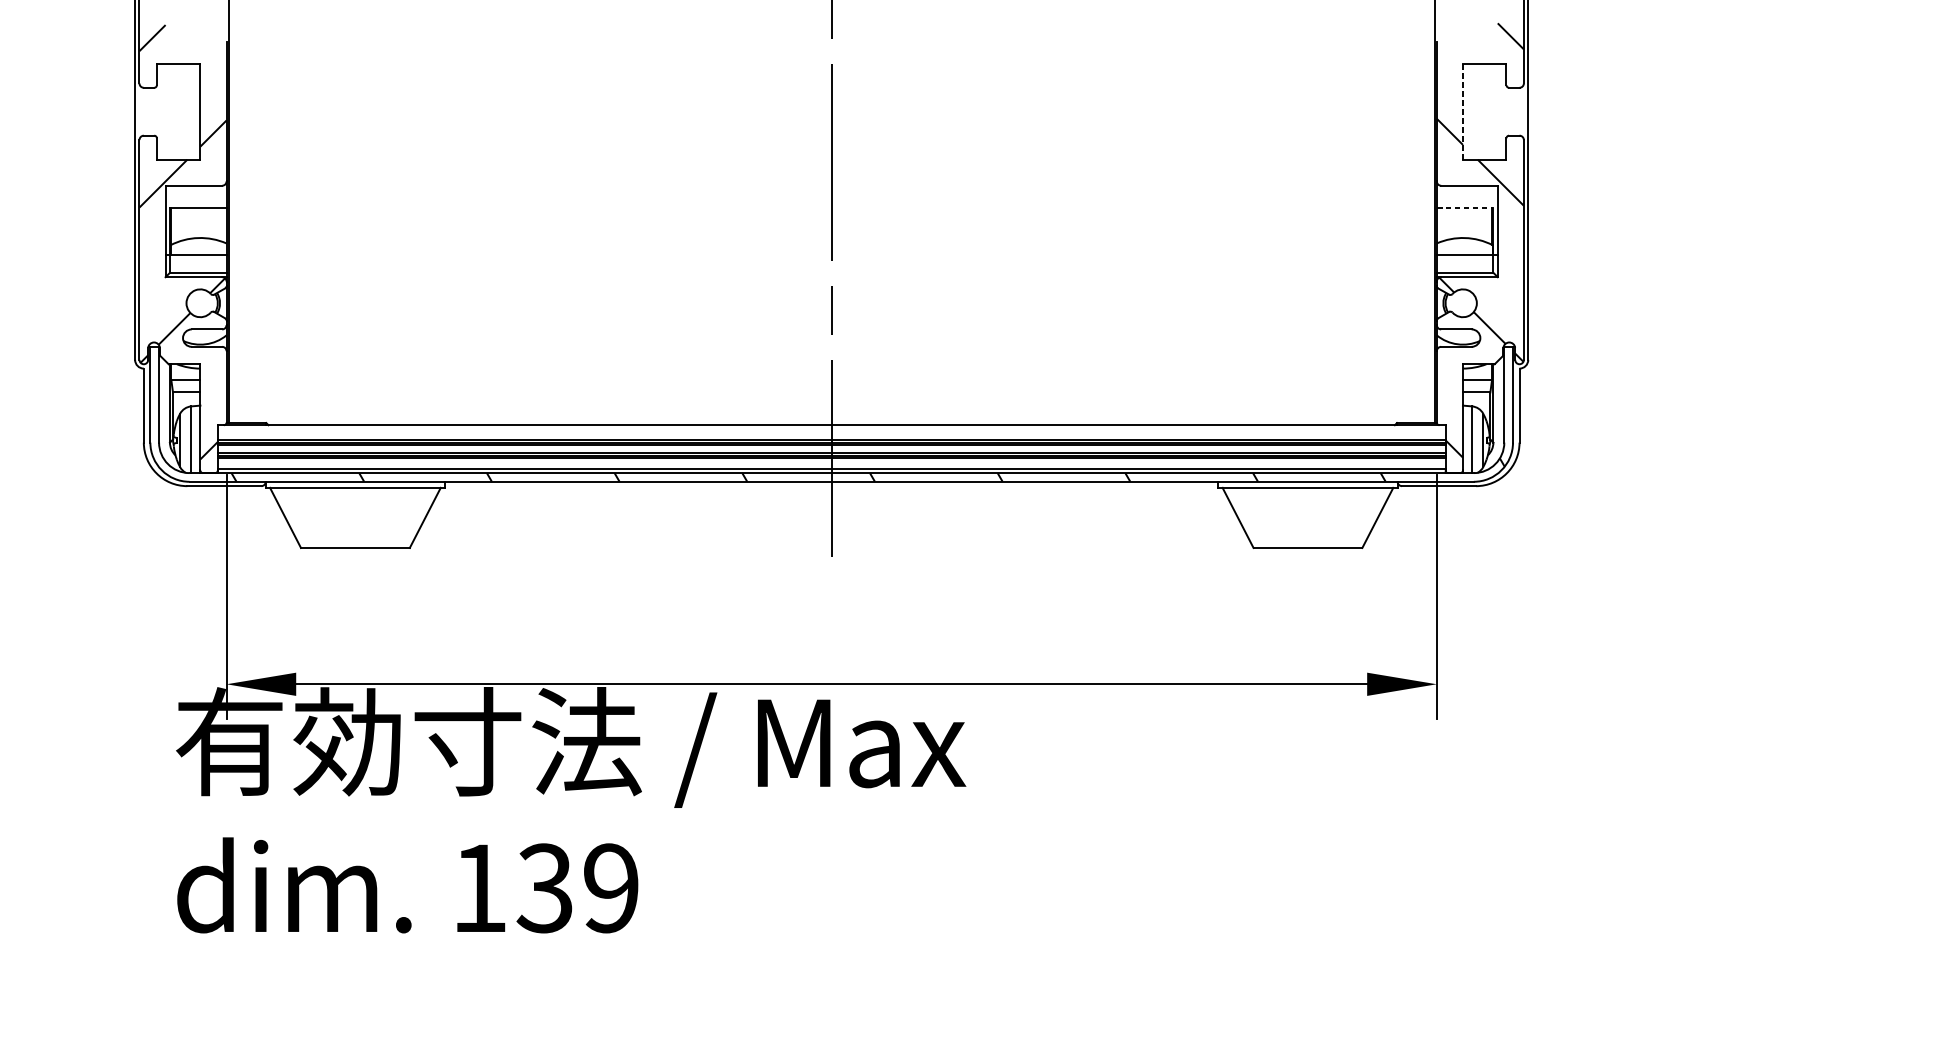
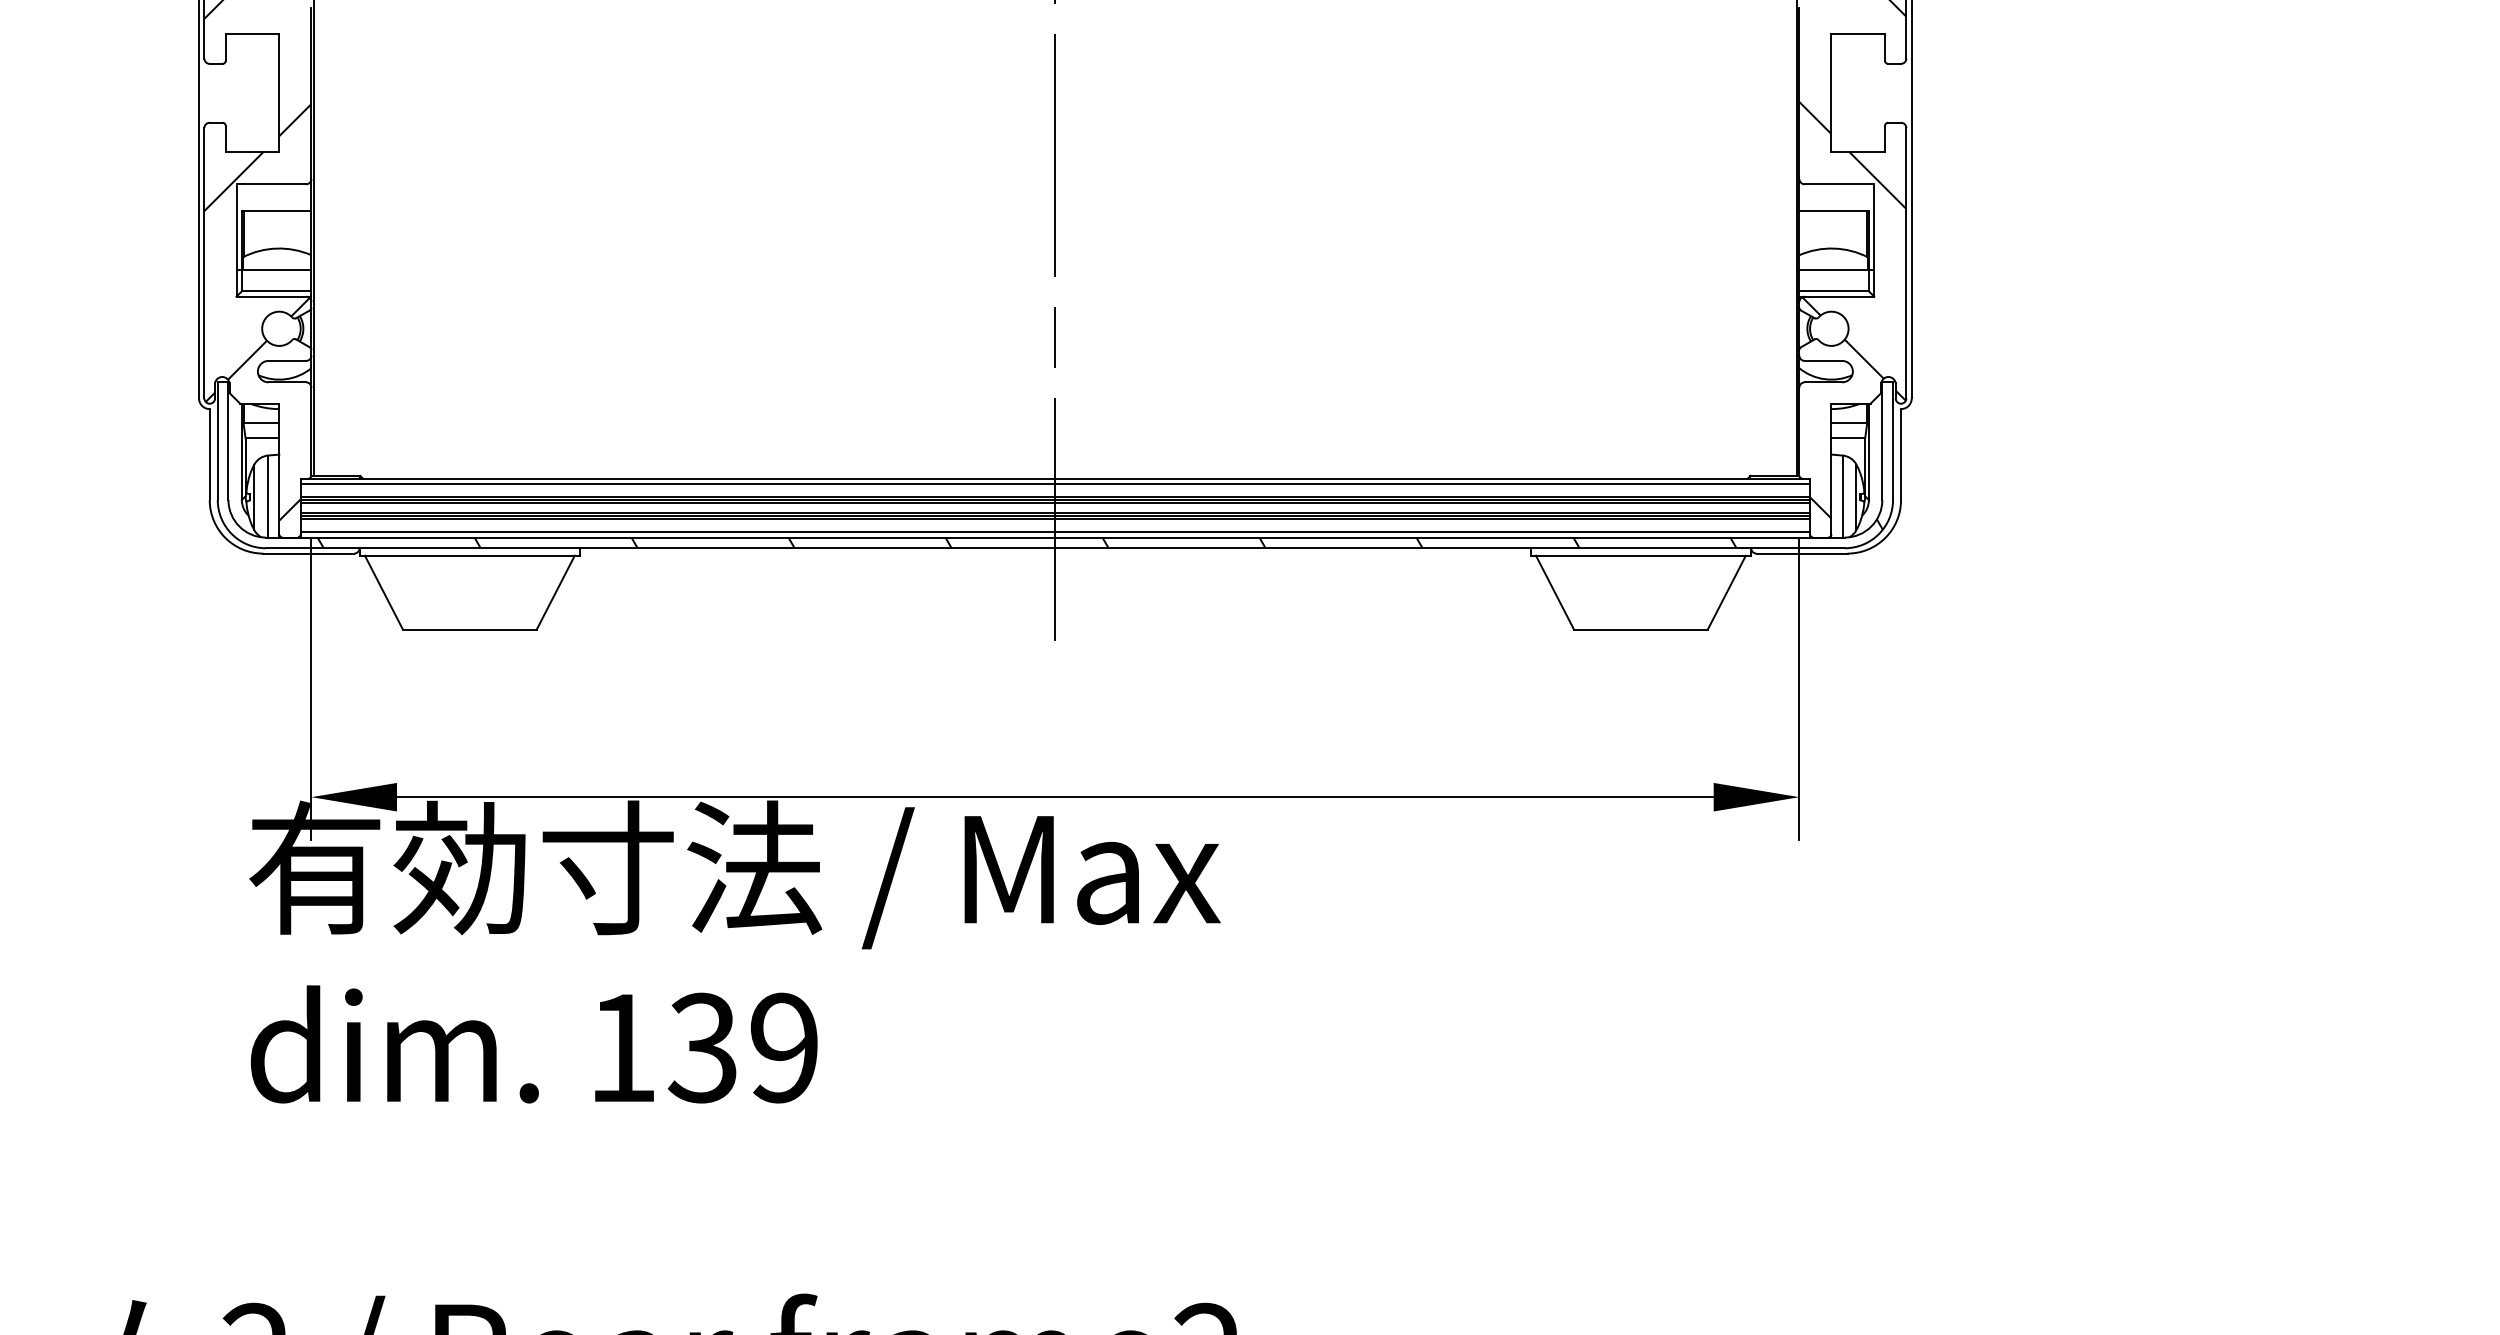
line: (1462, 111) -> (1831, 93), dashed -> solid
line: (1465, 207) -> (1834, 211), dashed -> solid
line: (831, 429) -> (1055, 484), added

